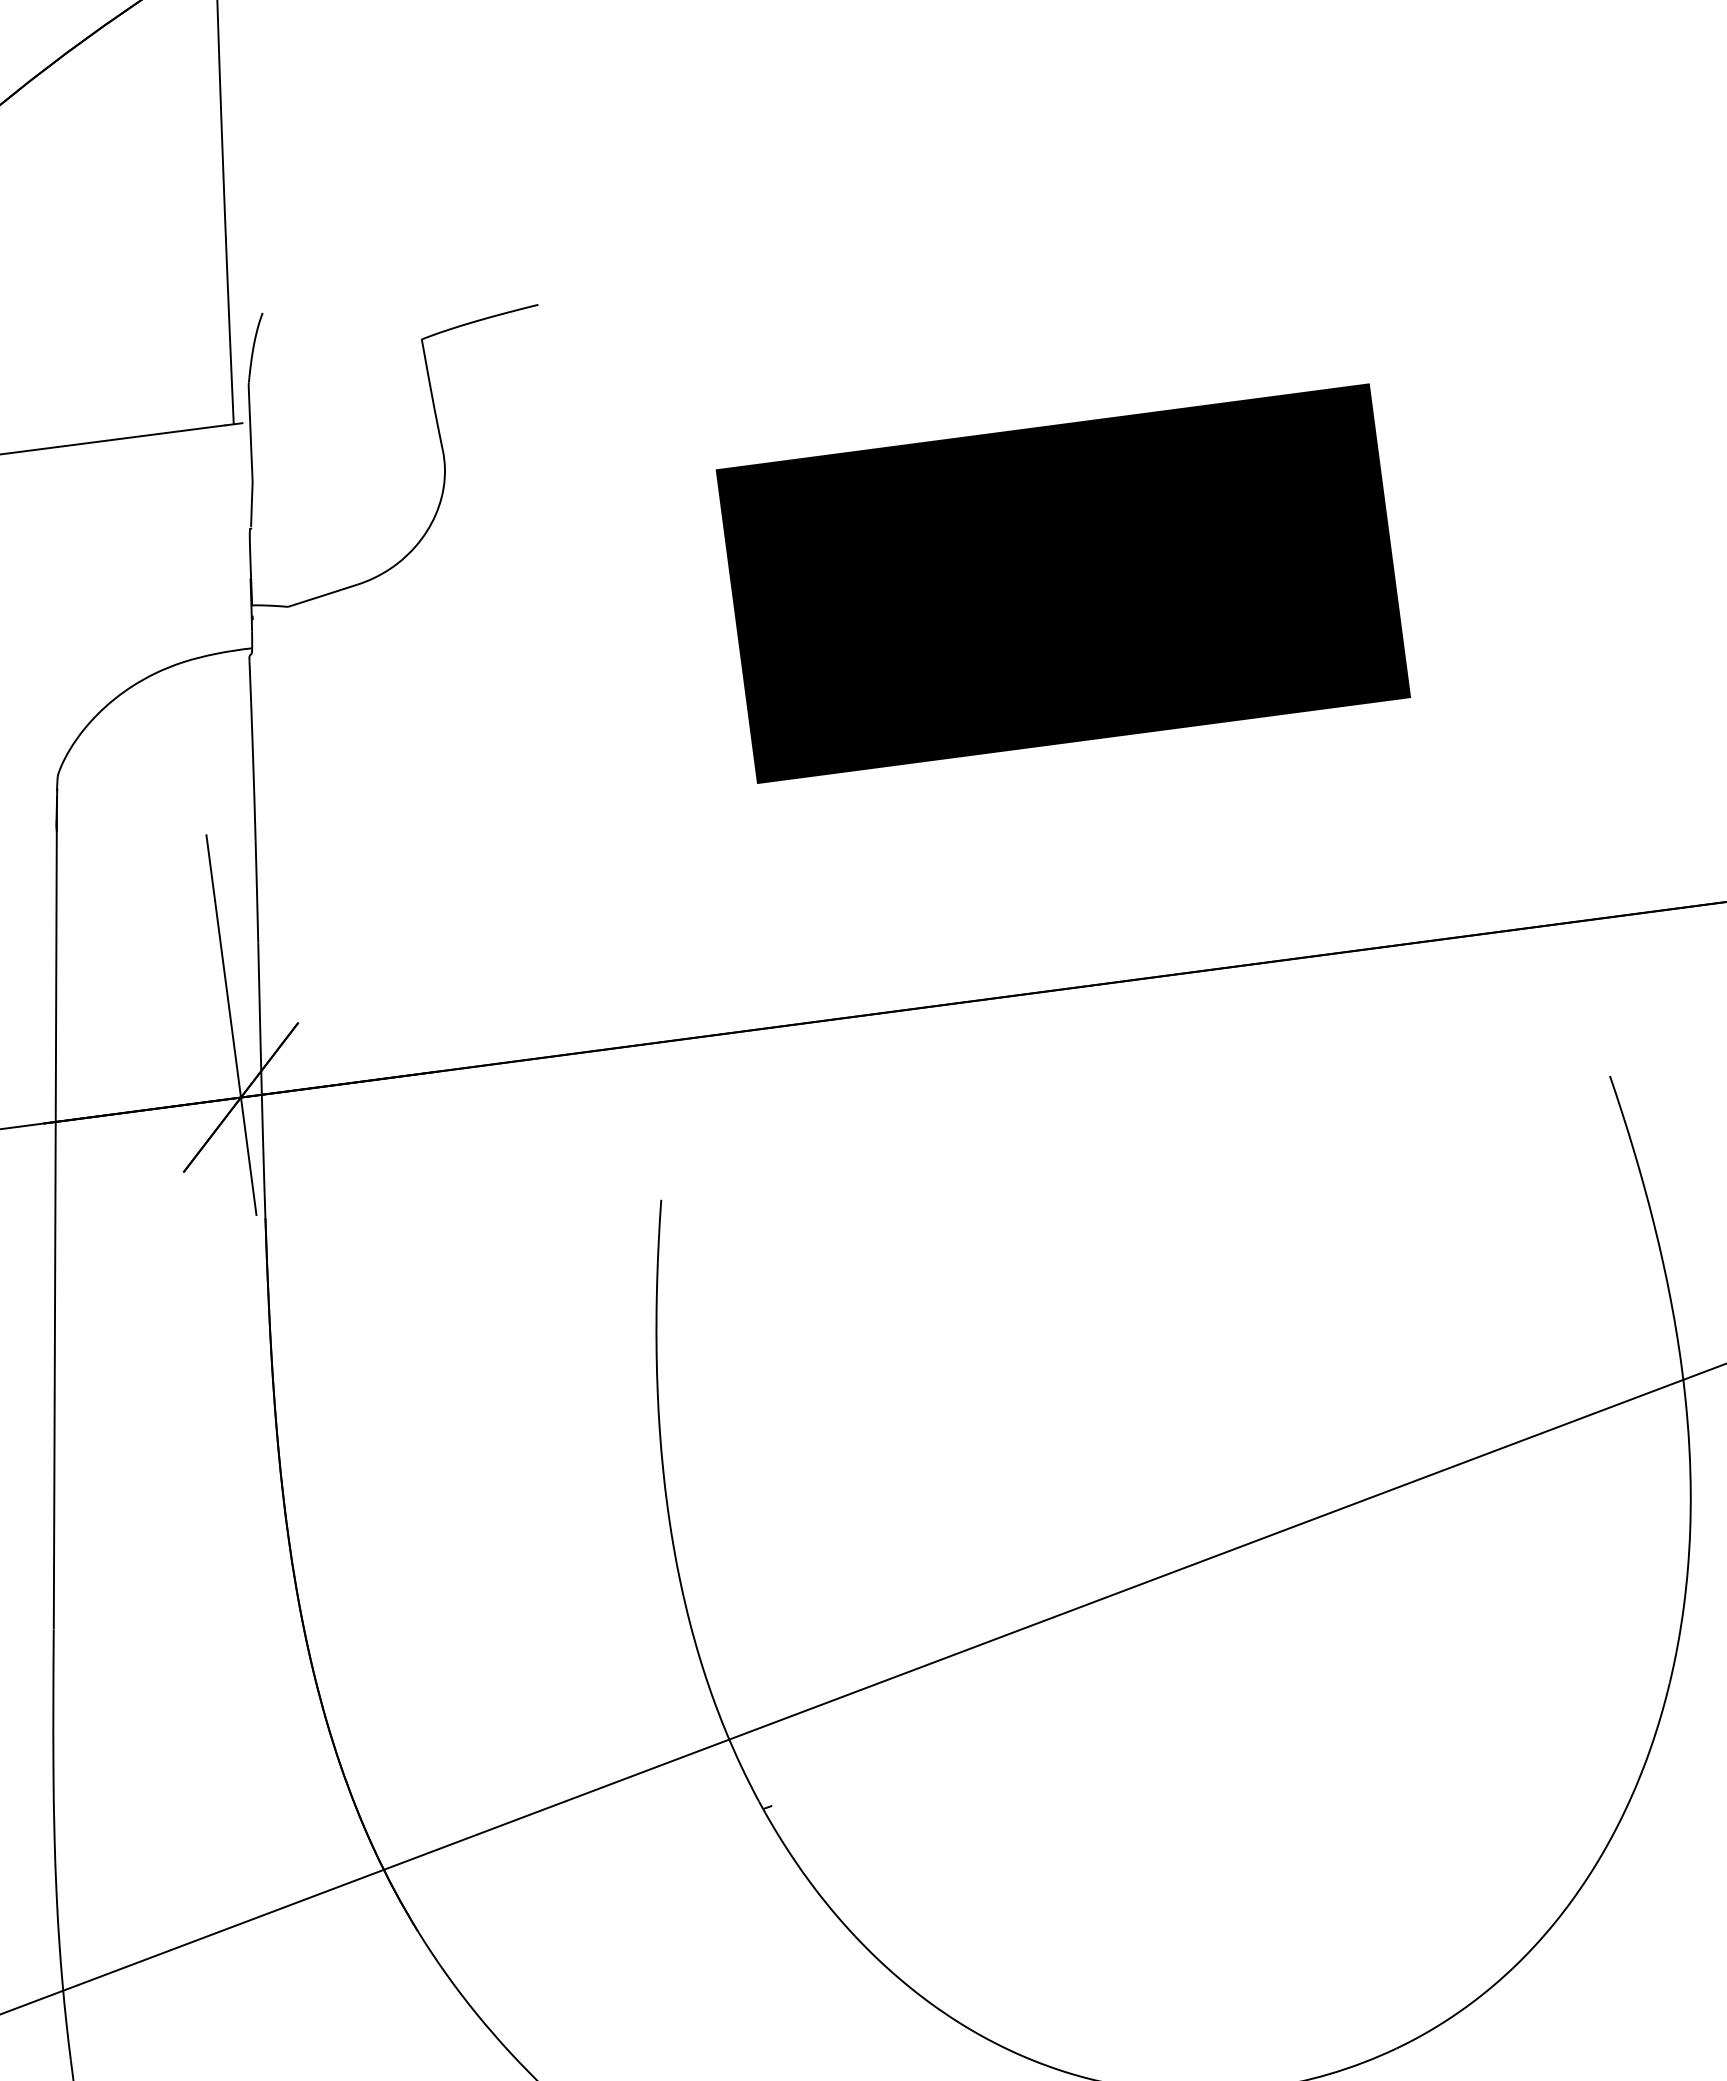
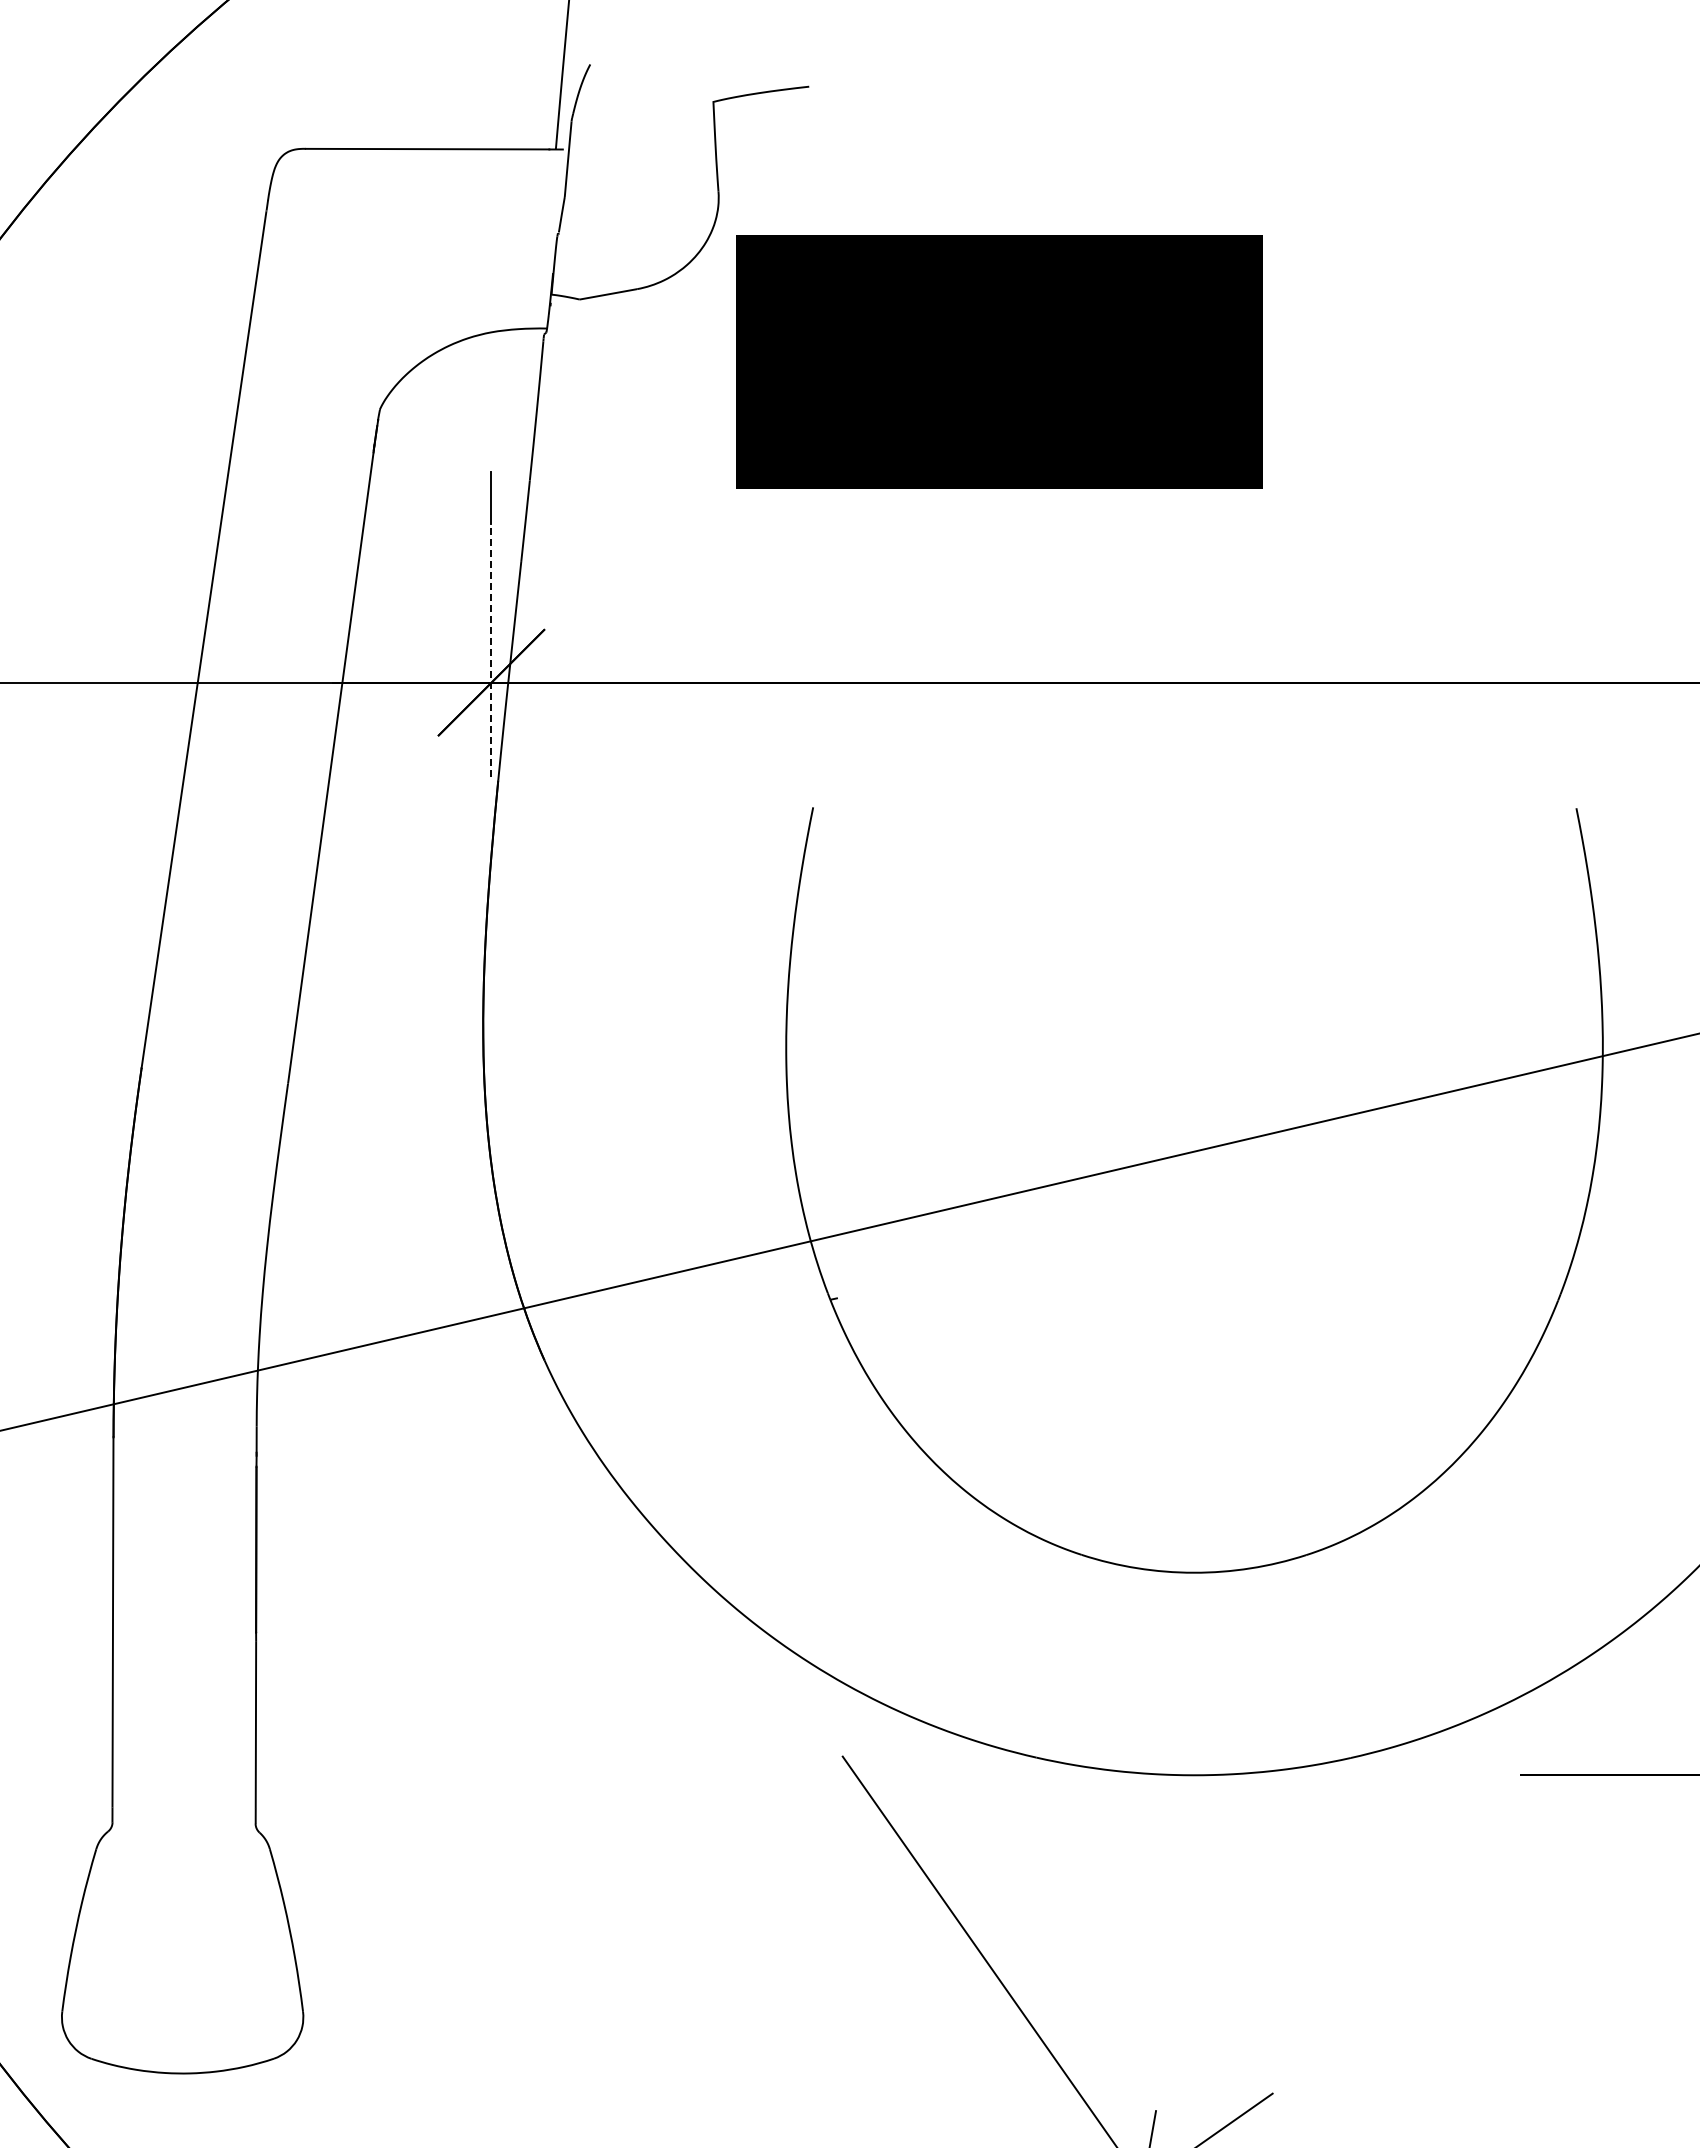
text: (1063, 583) -> (999, 361), moved
line: (235, 1057) -> (491, 650), solid -> dashed

